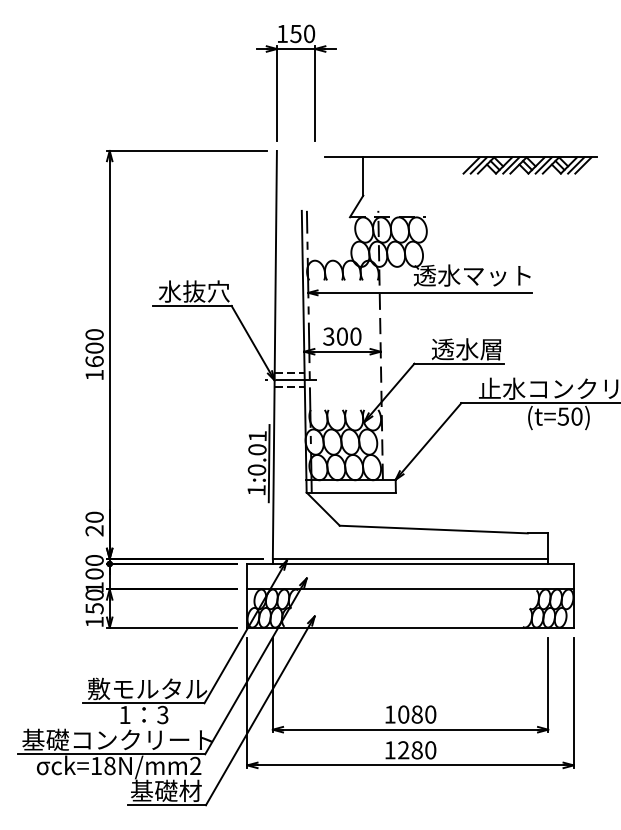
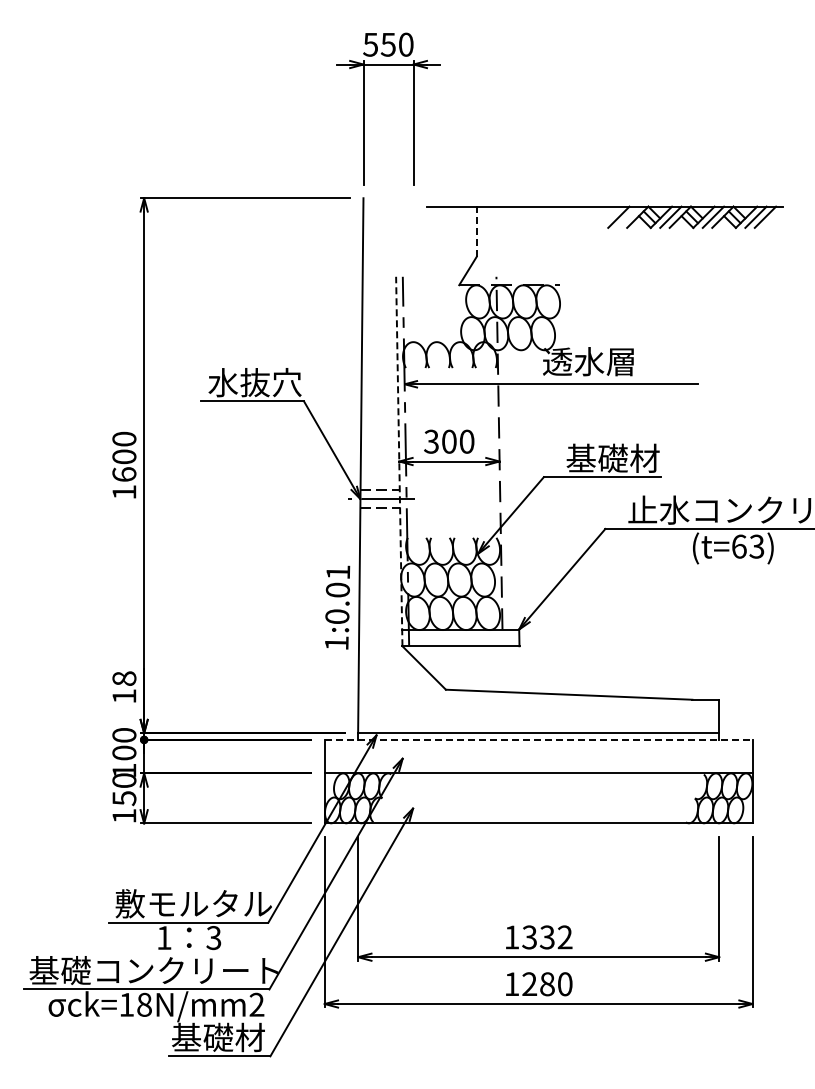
text: (282, 33) -> (370, 44), 150 -> 550
line: (478, 164) -> (627, 216), removed
line: (363, 176) -> (476, 231), solid -> dashed
text: (496, 276) -> (651, 362), 透水マット -> 透水層
text: (466, 348) -> (612, 457), 透水層 -> 基礎材
line: (304, 351) -> (399, 461), solid -> dashed
text: (569, 416) -> (747, 546), (t=50) -> (t=63)
line: (268, 463) -> (352, 607), removed
text: (94, 524) -> (124, 687), 20 -> 18
line: (410, 563) -> (538, 739), solid -> dashed
text: (417, 714) -> (547, 937), 1080 -> 1332

